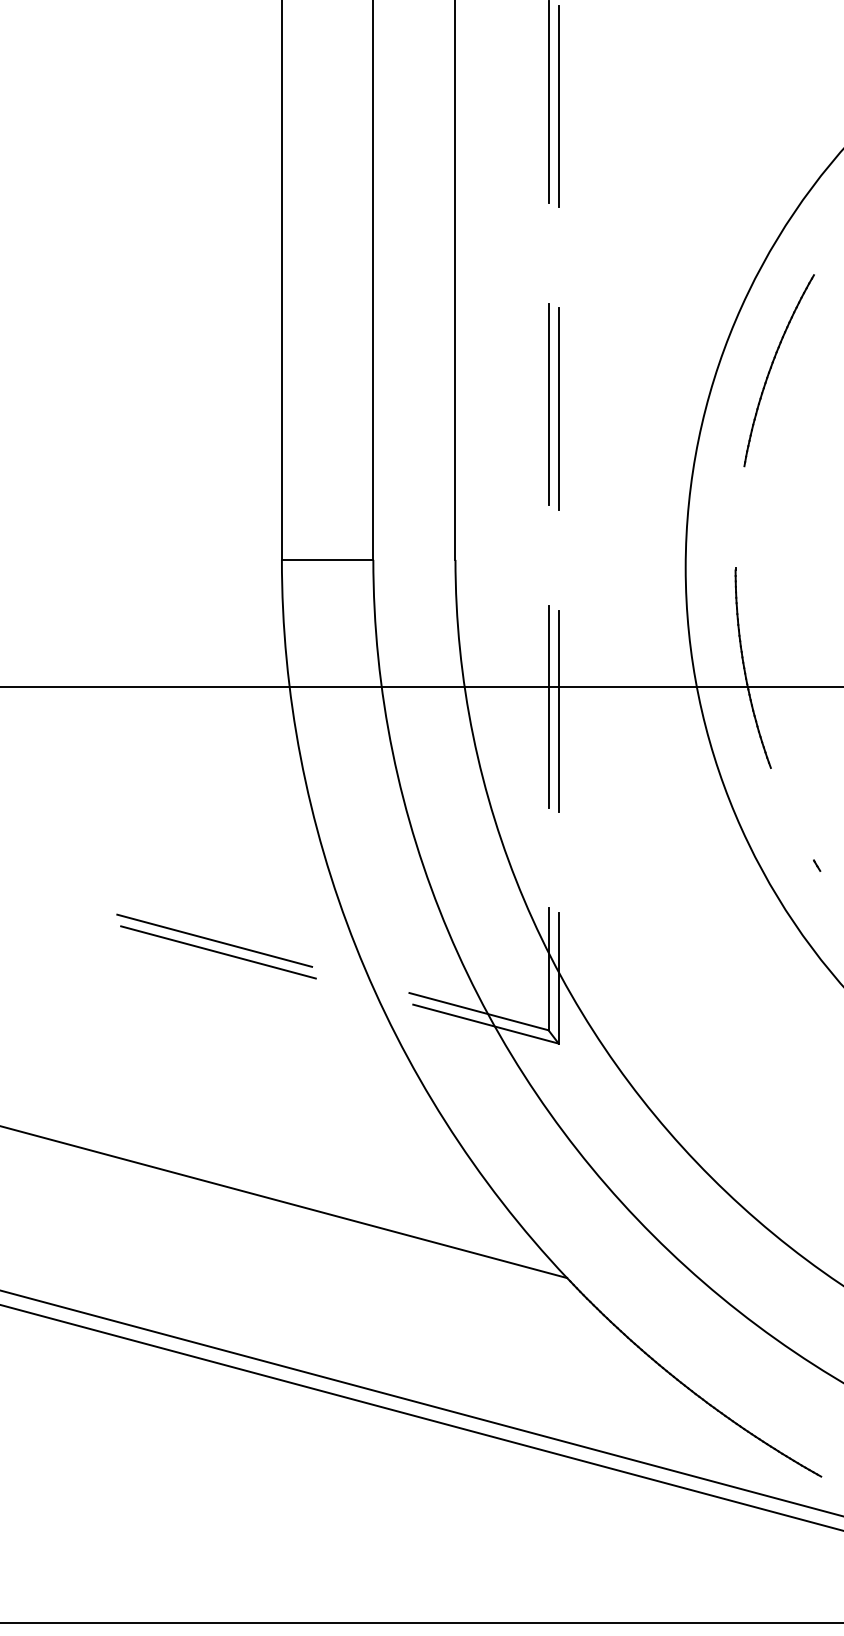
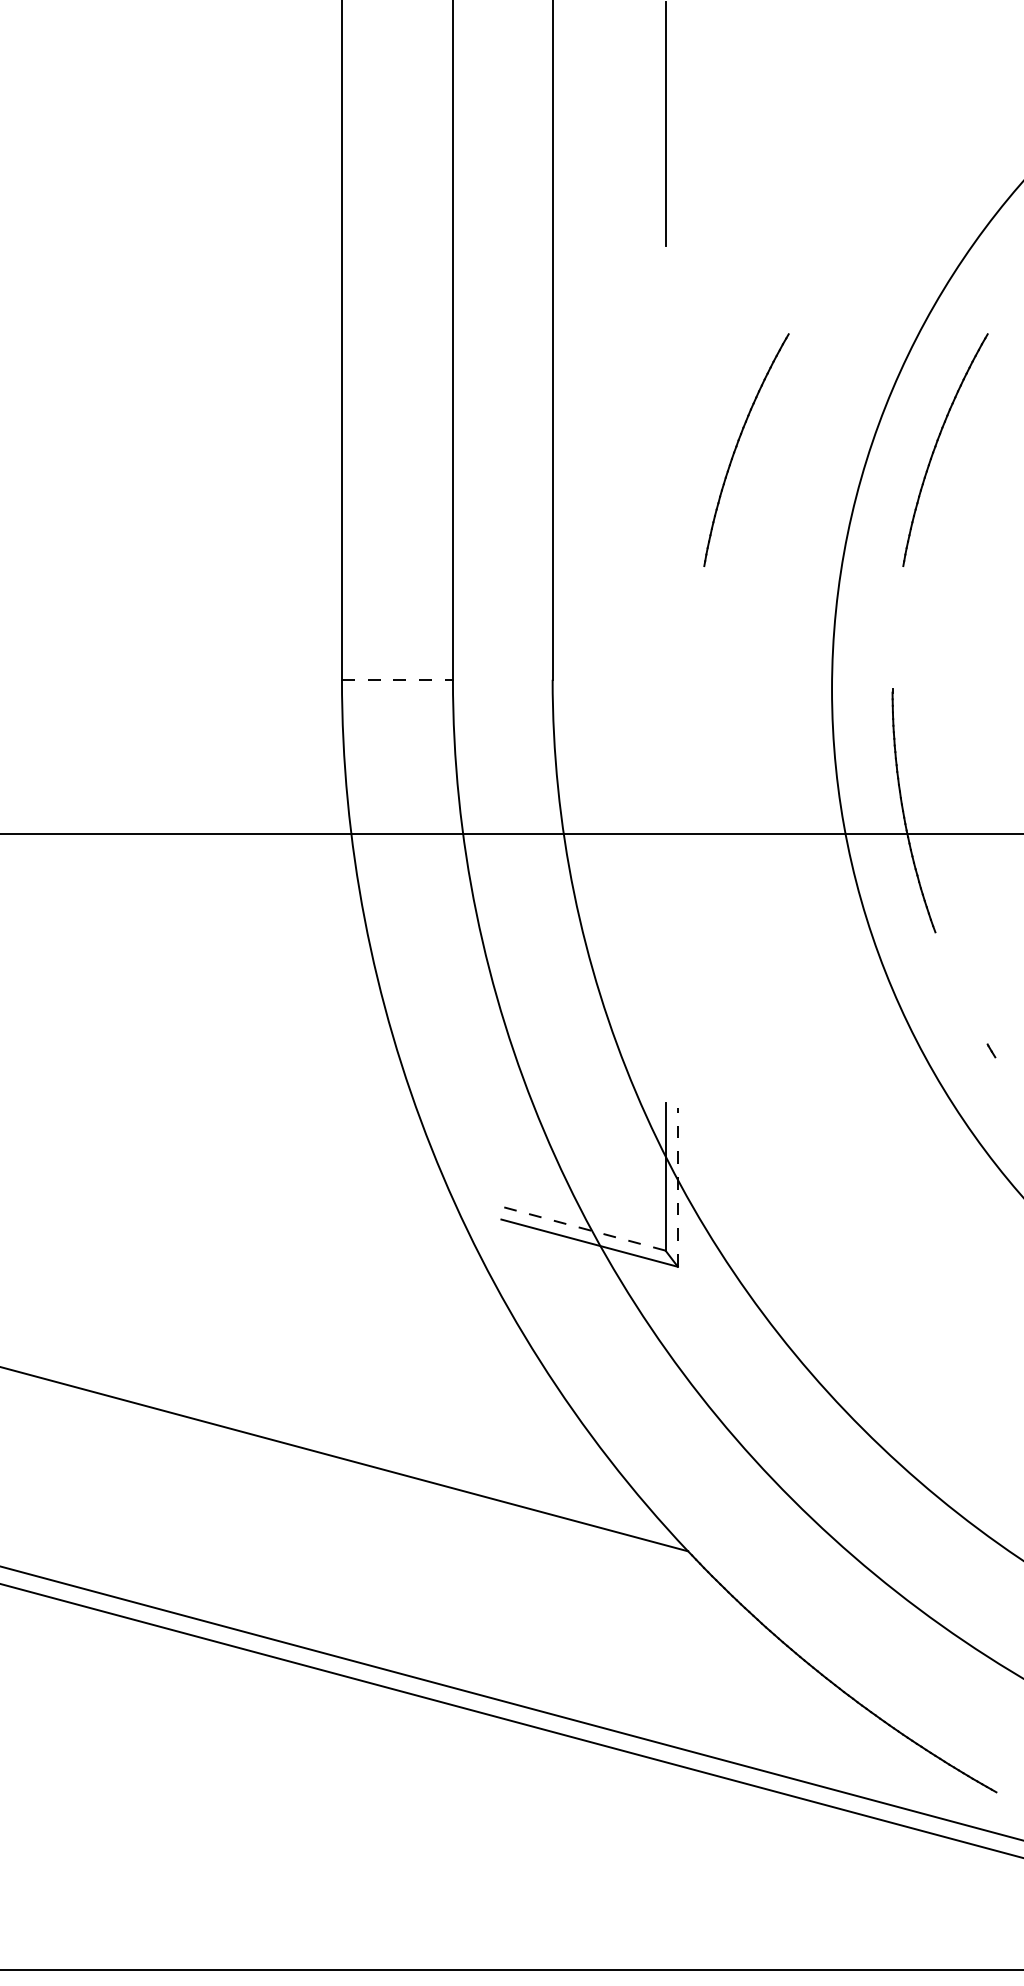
line: (558, 106) -> (677, 129), removed
part: (607, 368) -> (737, 447), added
line: (548, 403) -> (665, 490), removed
line: (558, 408) -> (677, 496), removed
line: (327, 559) -> (397, 679), solid -> dashed
line: (548, 706) -> (665, 857), removed
line: (558, 711) -> (677, 863), removed
line: (214, 940) -> (260, 1141), removed
line: (218, 951) -> (264, 1155), removed
line: (558, 978) -> (677, 1187), solid -> dashed
line: (478, 1011) -> (580, 1227), solid -> dashed

